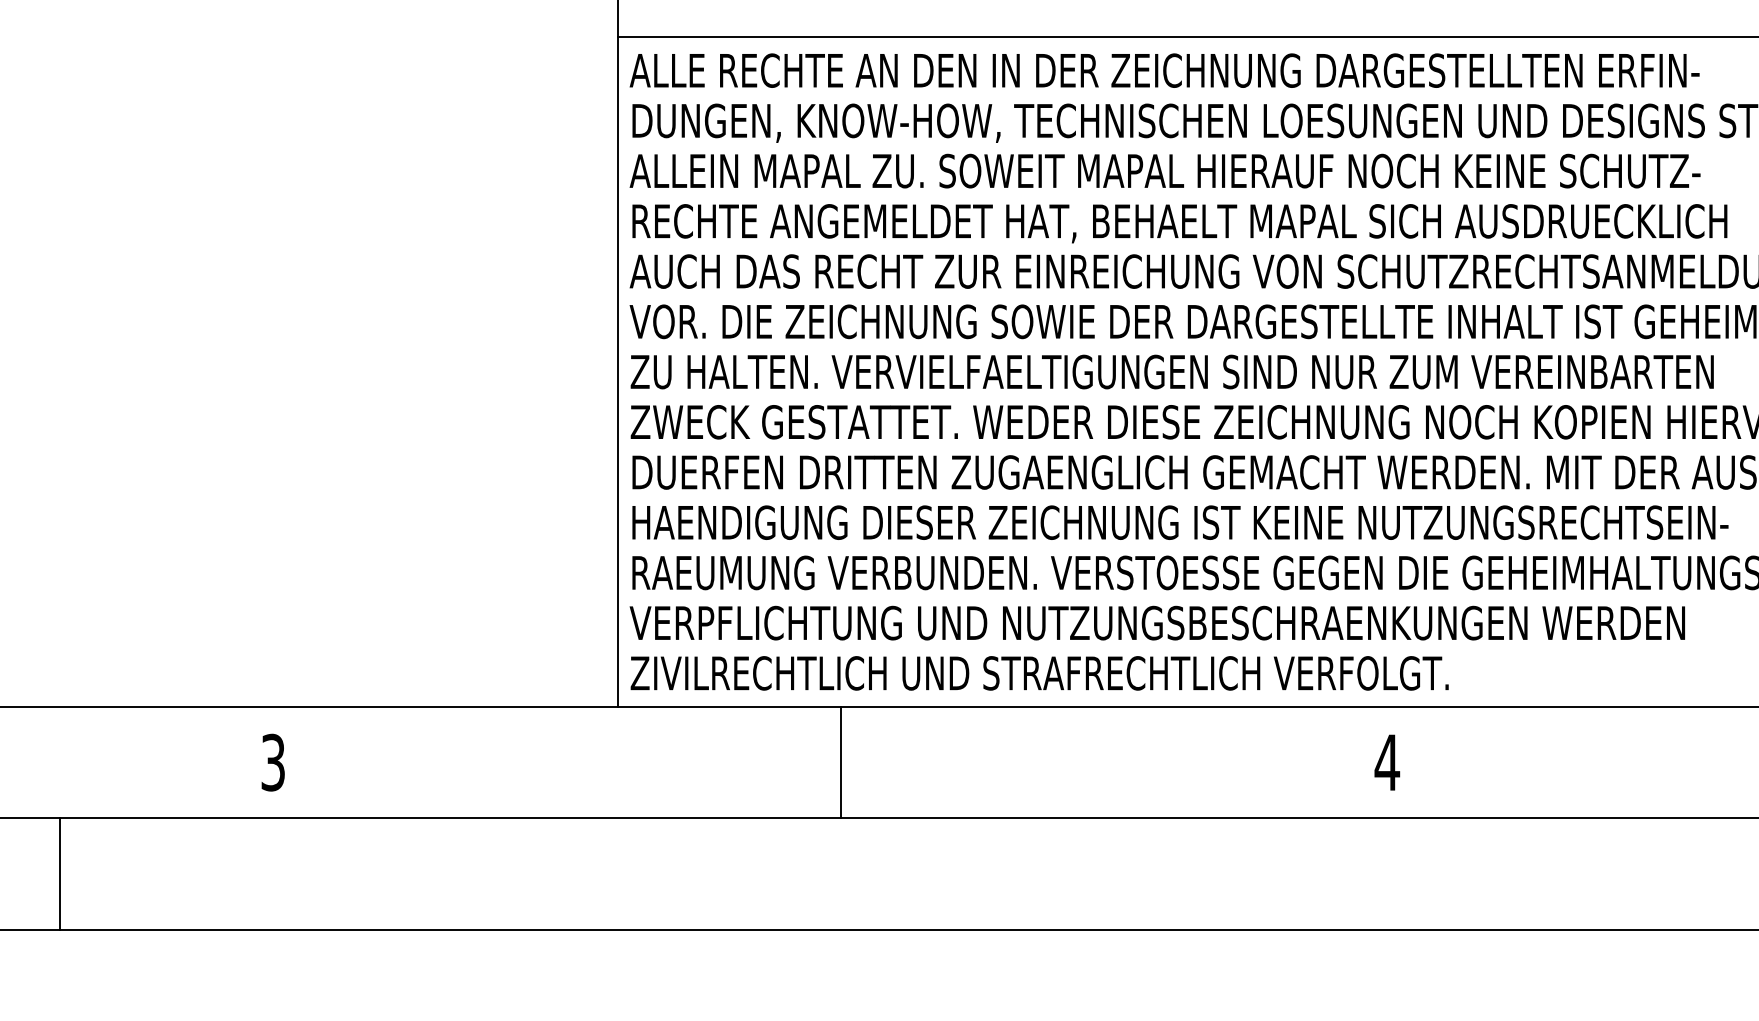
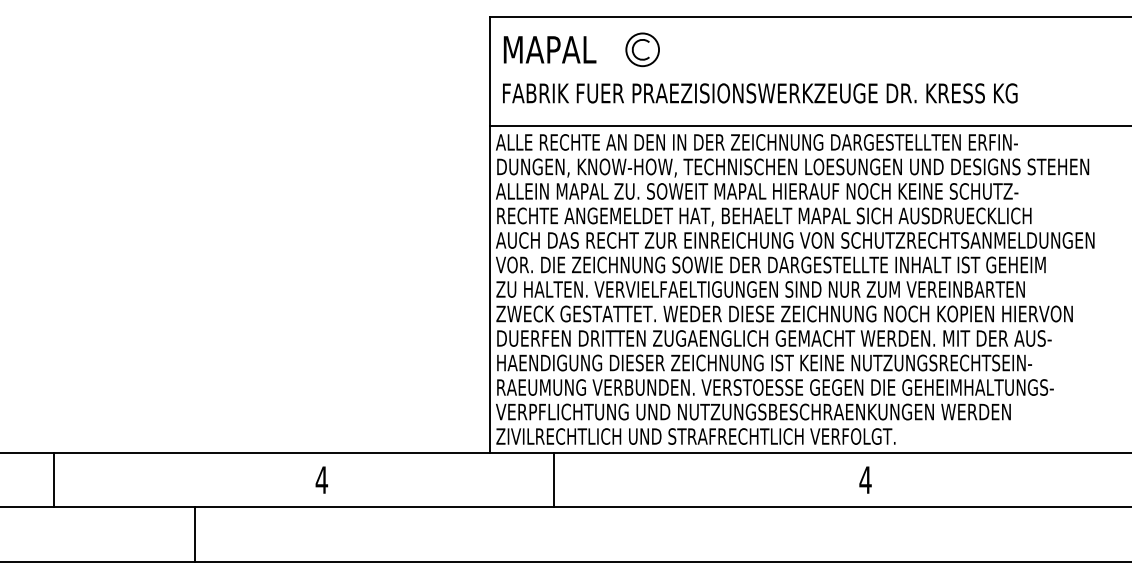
line: (842, 761) -> (554, 479), moved
text: (272, 763) -> (321, 480), 3 -> 4
line: (59, 874) -> (194, 534), moved

